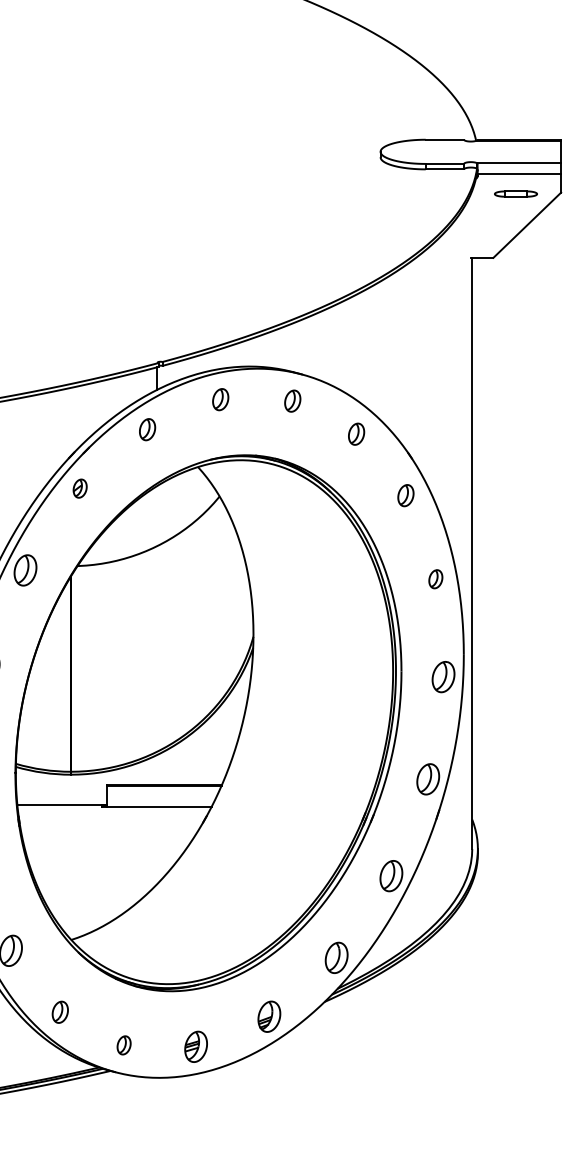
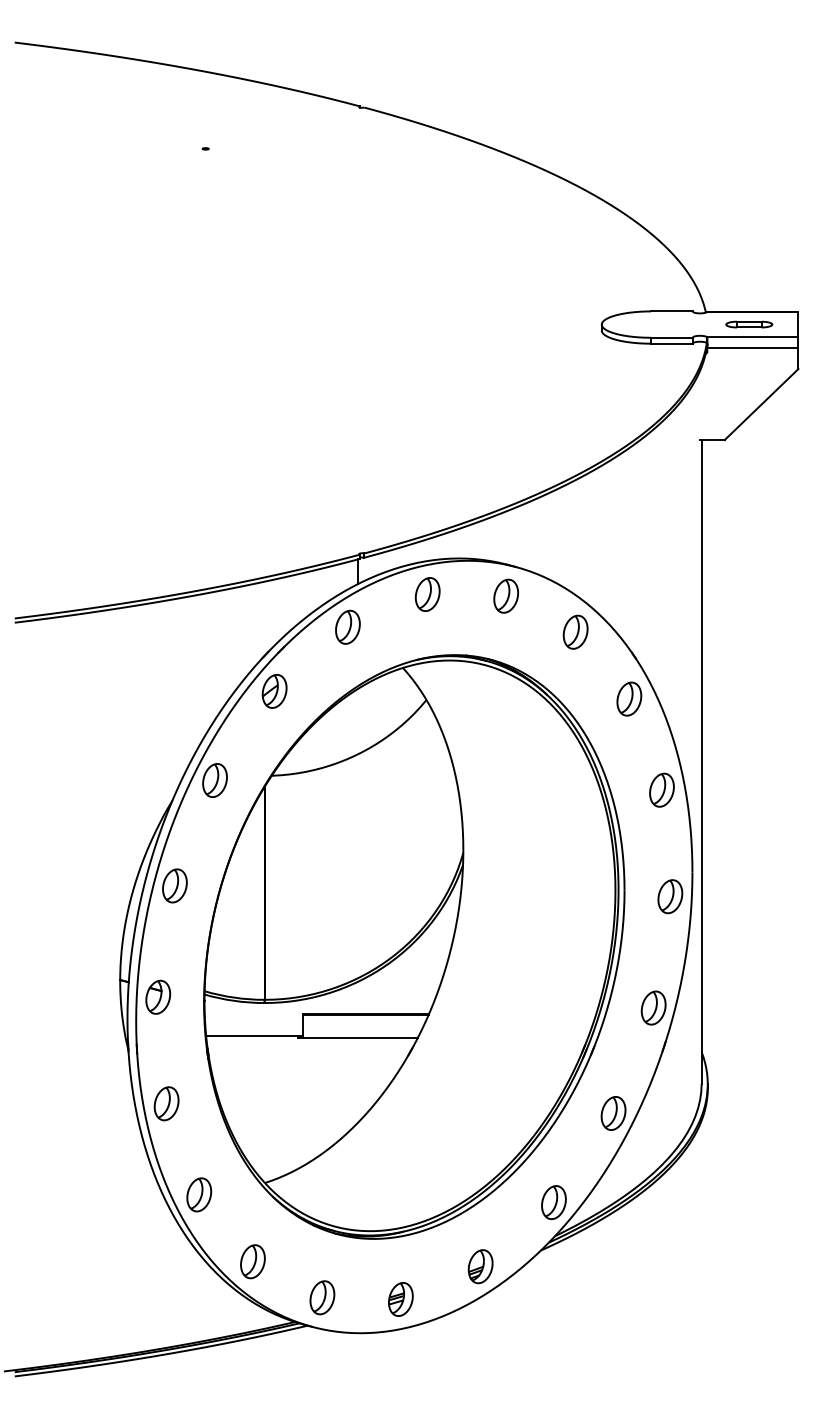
part: (516, 193) -> (749, 324), moved
part: (220, 399) -> (427, 594), size x1.43
part: (292, 400) -> (505, 595), size x1.43
part: (147, 429) -> (347, 626), size x1.43
part: (356, 433) -> (575, 631), size x1.43
part: (80, 488) -> (274, 691), size x1.67
part: (406, 495) -> (629, 698), size x1.43
part: (435, 578) -> (661, 789), size x1.67
part: (59, 1012) -> (252, 1261), size x1.43
part: (124, 1045) -> (322, 1297), size x1.67

